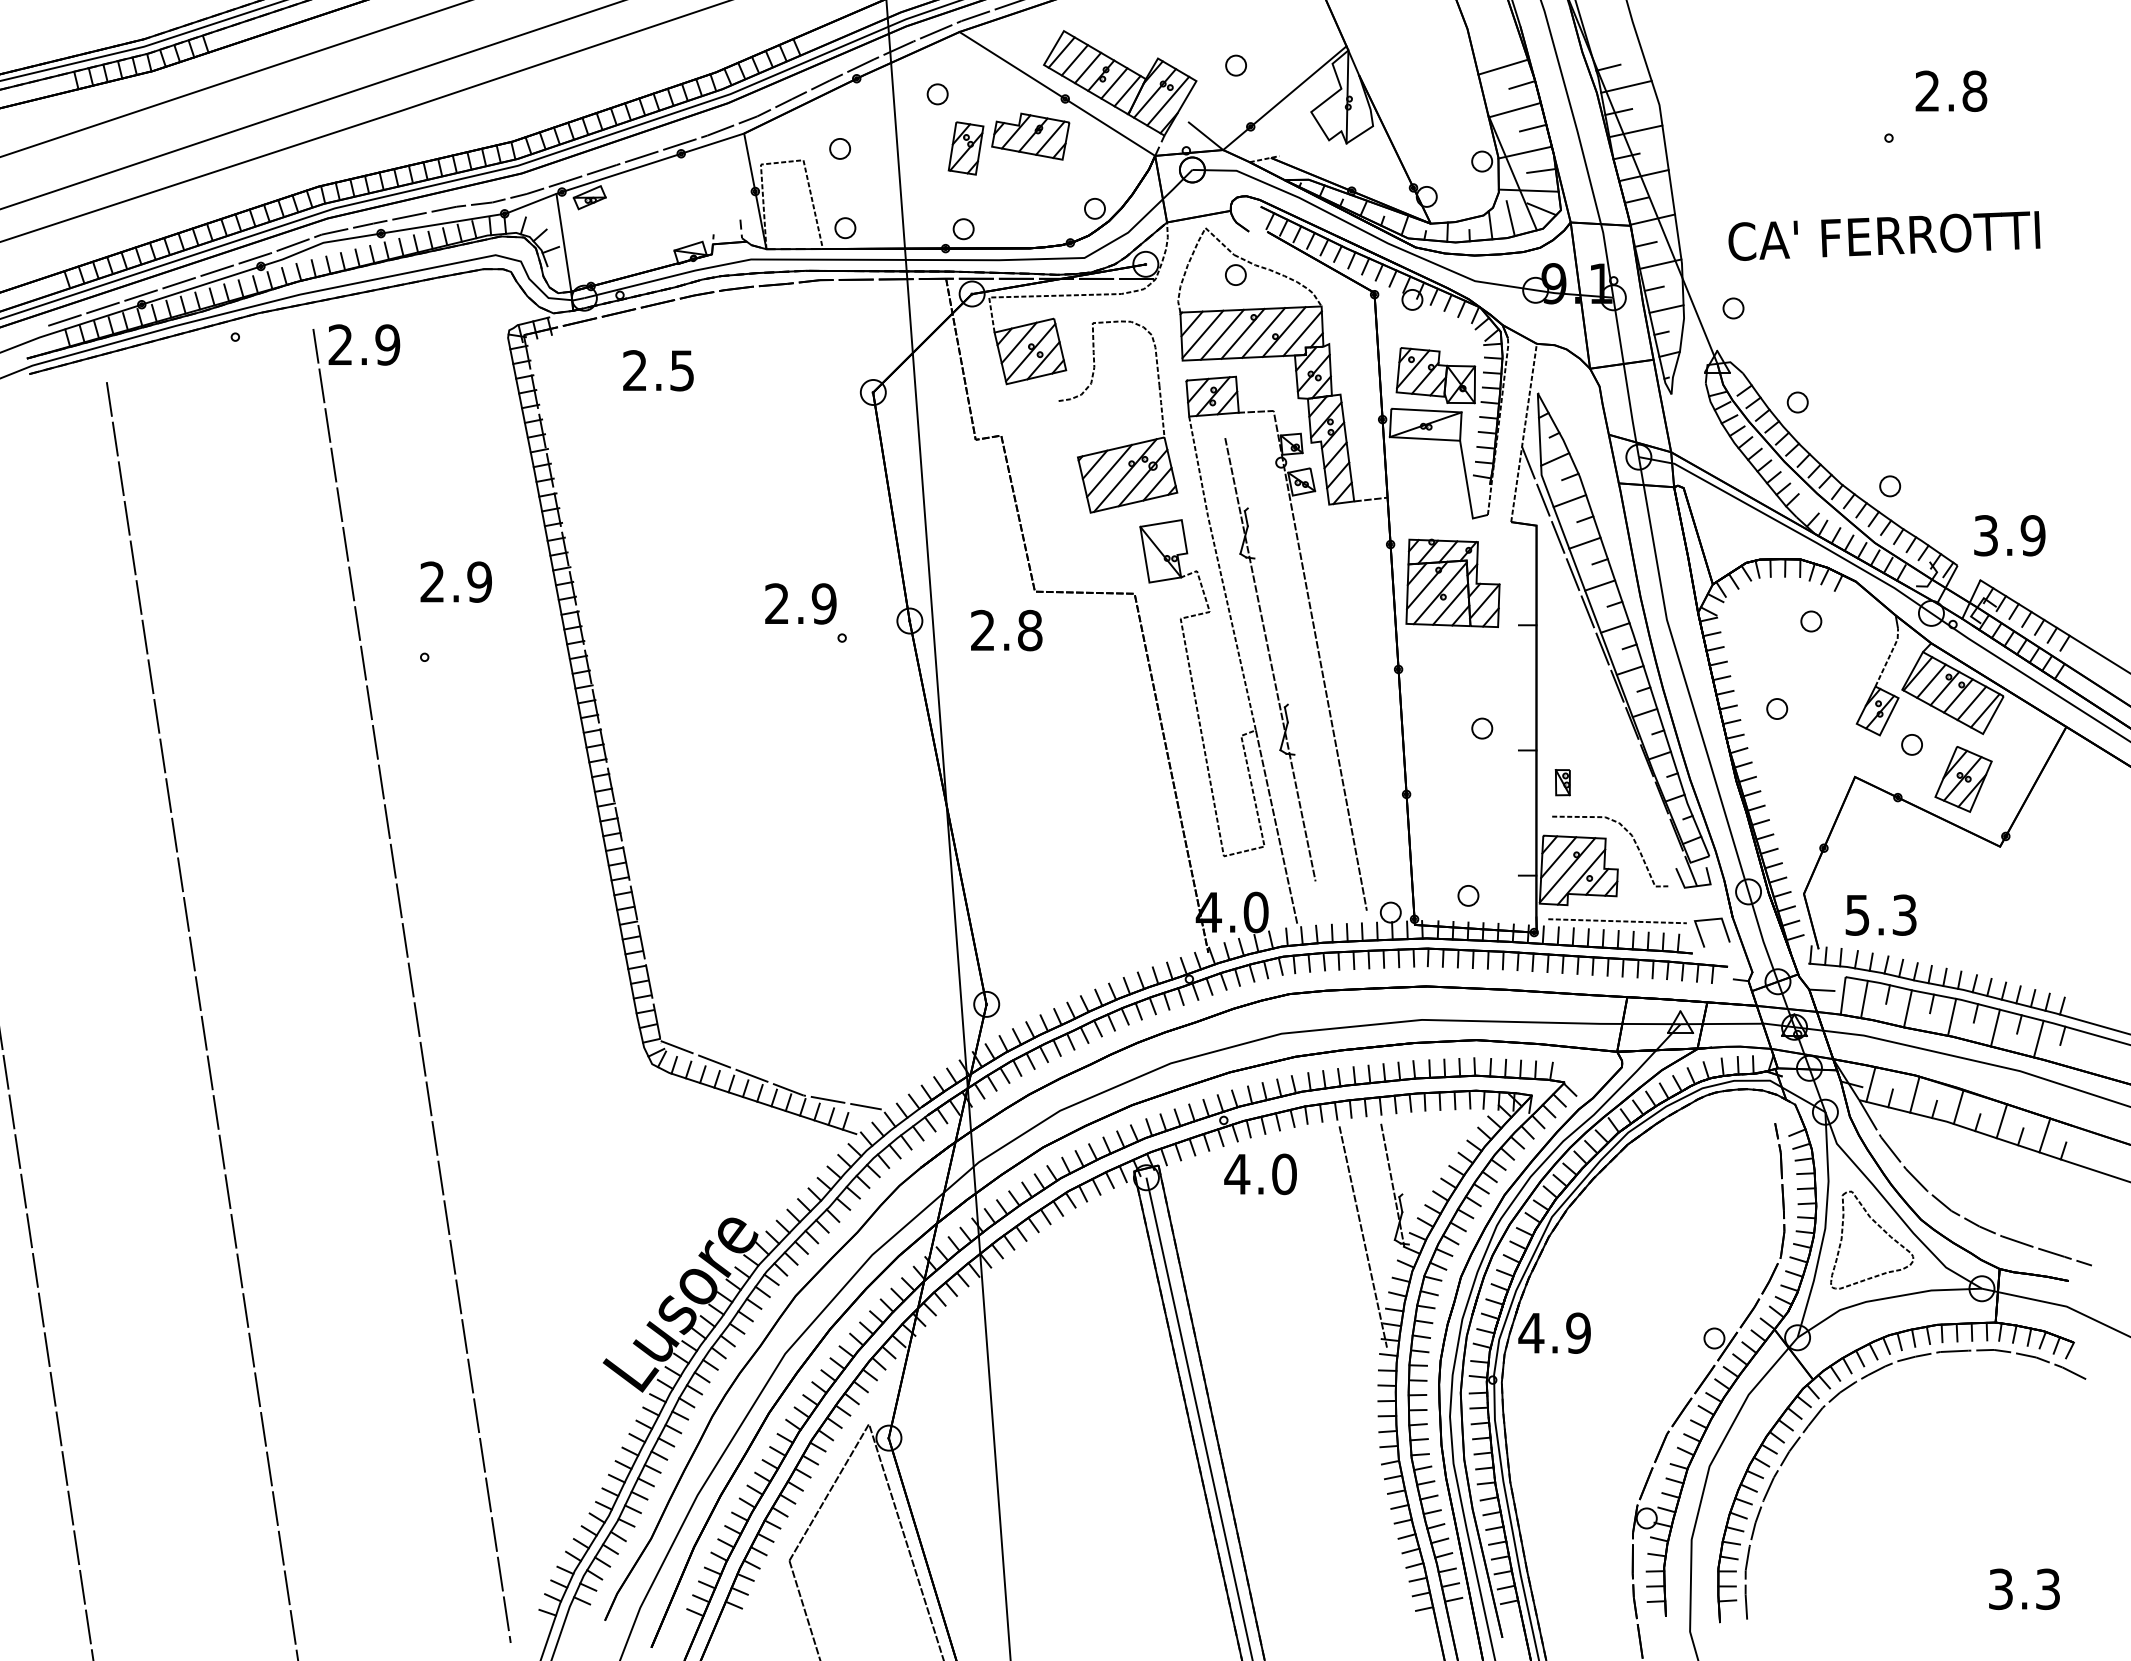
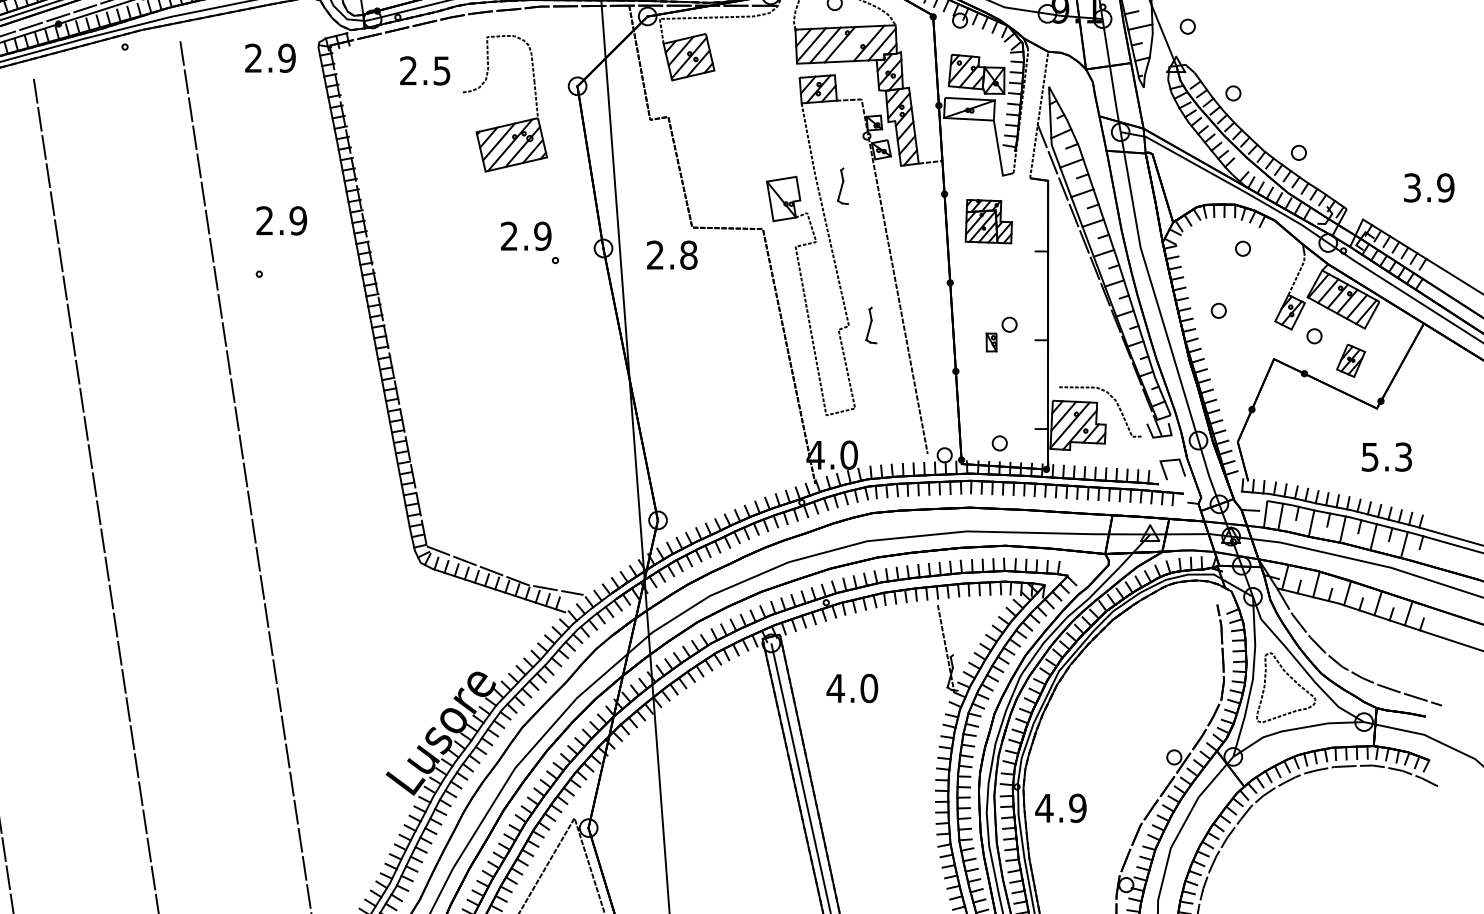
line: (1263, 332) -> (854, 43), removed
text: (364, 344) -> (270, 57), moved
part: (1124, 445) -> (509, 123), moved
text: (2009, 535) -> (1429, 187), moved
part: (1452, 582) -> (988, 221), size x0.7
line: (1270, 659) -> (859, 275), removed
part: (1963, 779) -> (1350, 360), size x0.7
part: (1562, 782) -> (991, 342), moved
line: (1276, 827) -> (863, 394), removed
text: (1880, 914) -> (1386, 456), moved
line: (1617, 921) -> (1105, 461), removed
text: (1260, 1174) -> (852, 688), moved
line: (1363, 1236) -> (925, 685), removed
text: (1554, 1332) -> (1060, 807), moved

